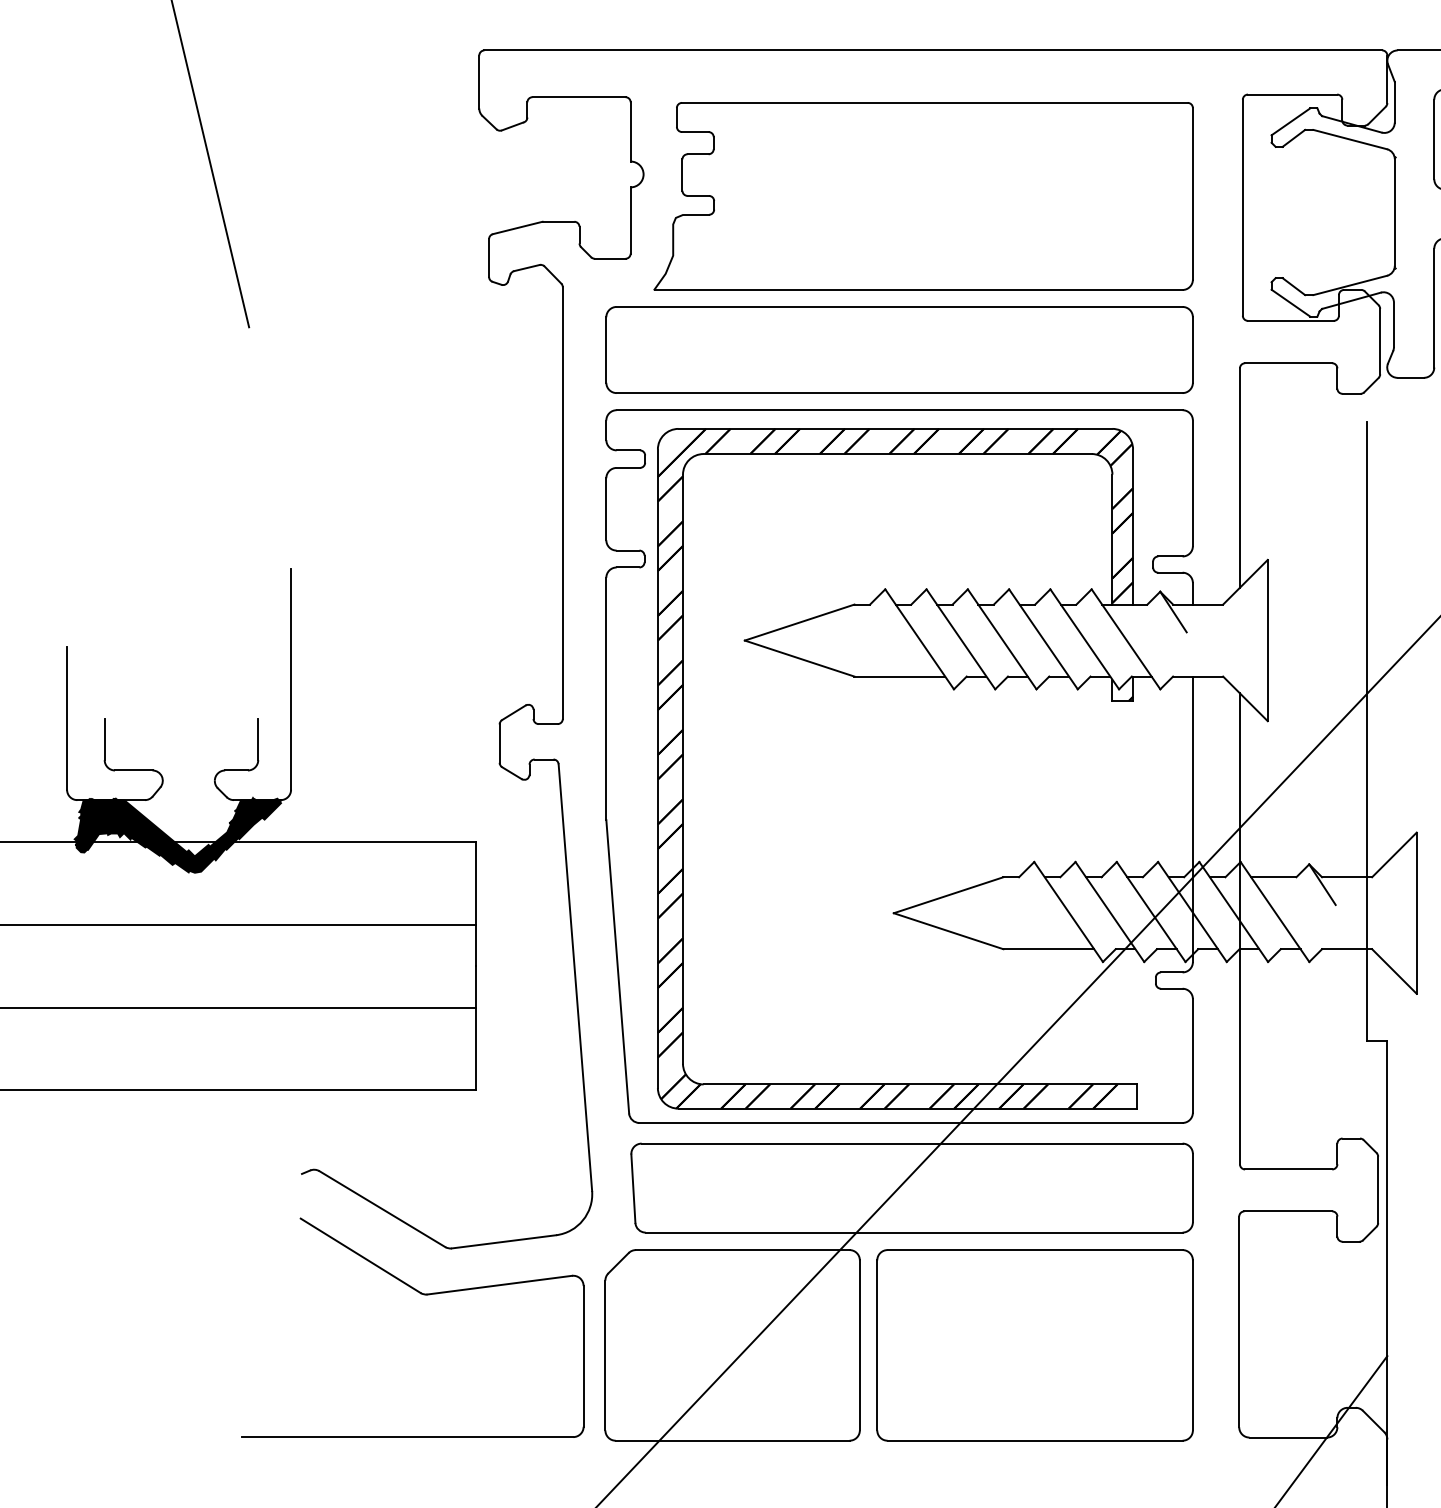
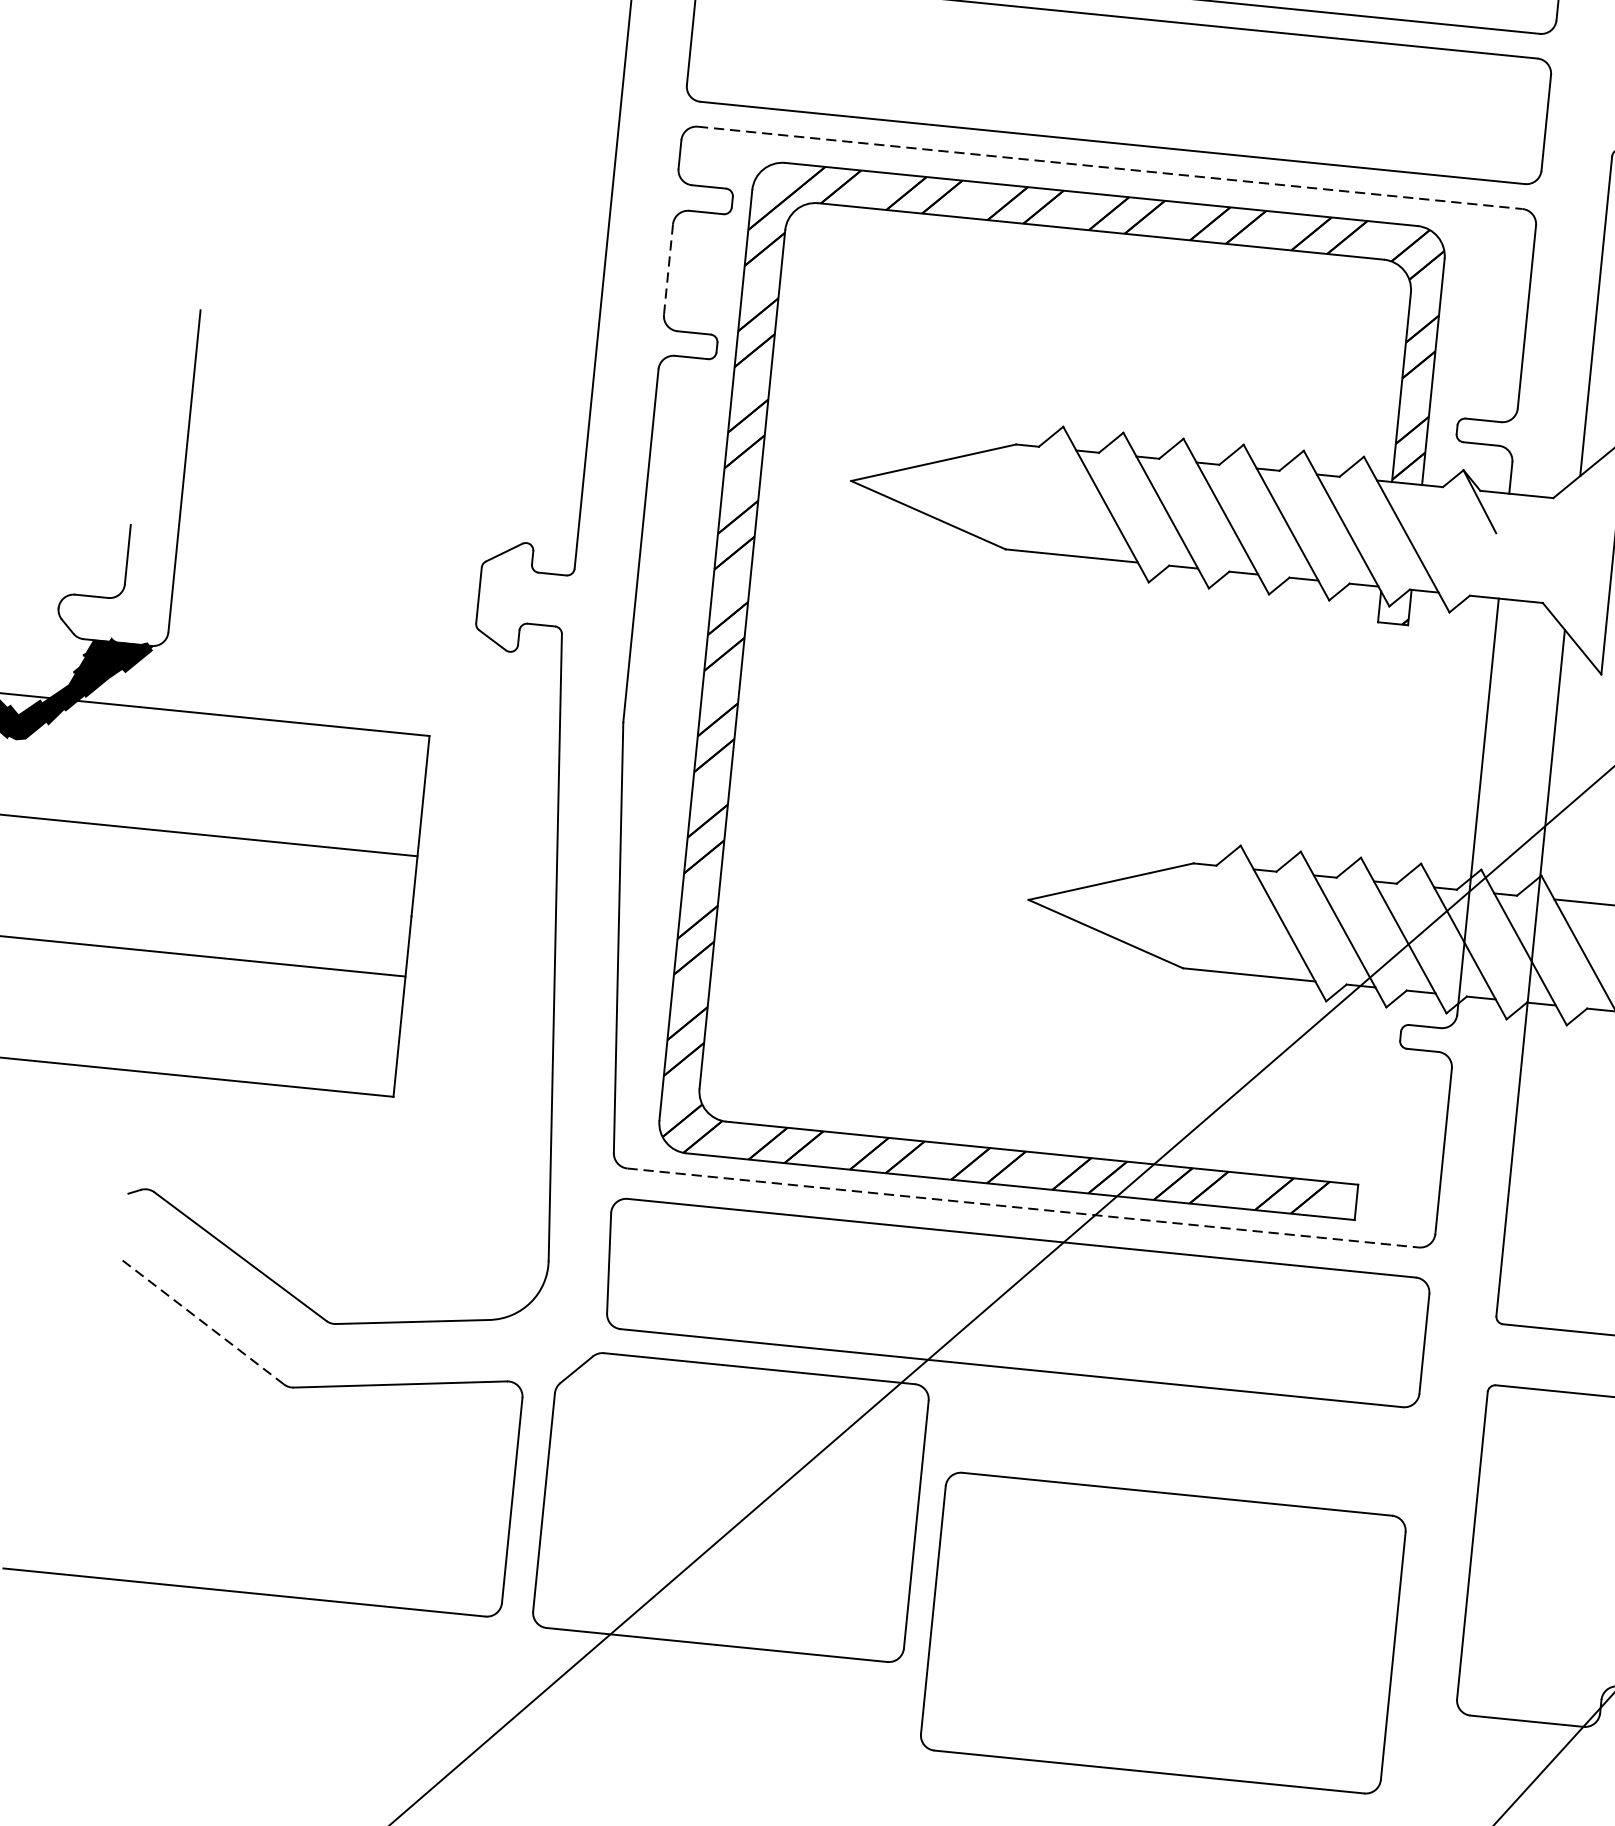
line: (899, 410) -> (1110, 168), solid -> dashed
line: (606, 509) -> (668, 269), solid -> dashed
line: (911, 1122) -> (1023, 1207), solid -> dashed
line: (360, 1255) -> (201, 1321), solid -> dashed
part: (1034, 1345) -> (1162, 1633), moved

